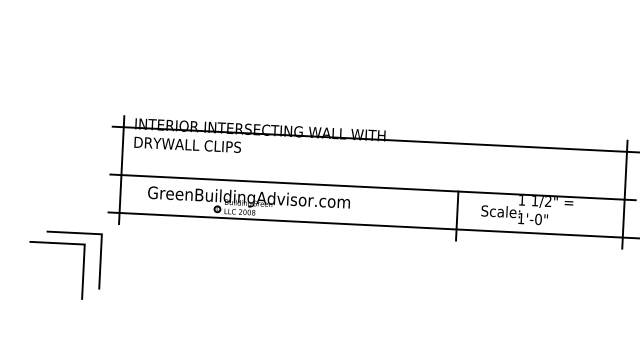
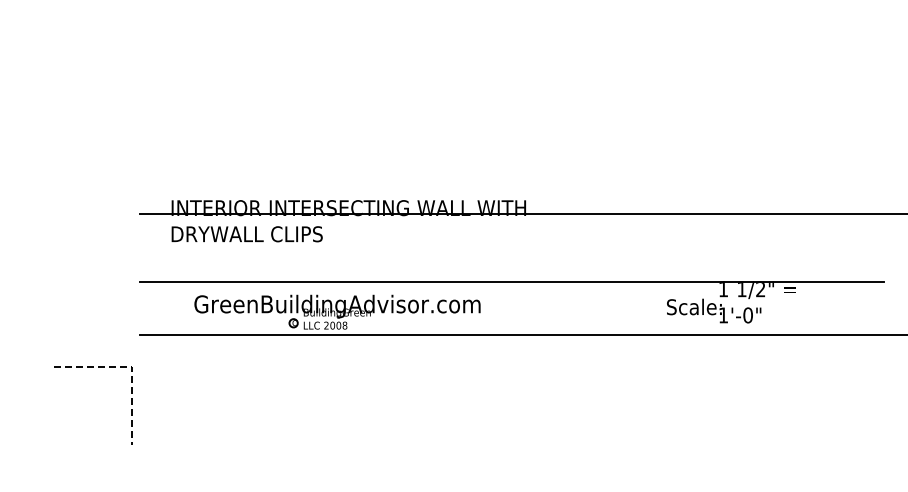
line: (121, 170) -> (155, 274), removed
line: (624, 194) -> (868, 274), removed
line: (456, 215) -> (632, 315), removed
line: (102, 234) -> (132, 366), solid -> dashed
line: (57, 243) -> (69, 382), removed

